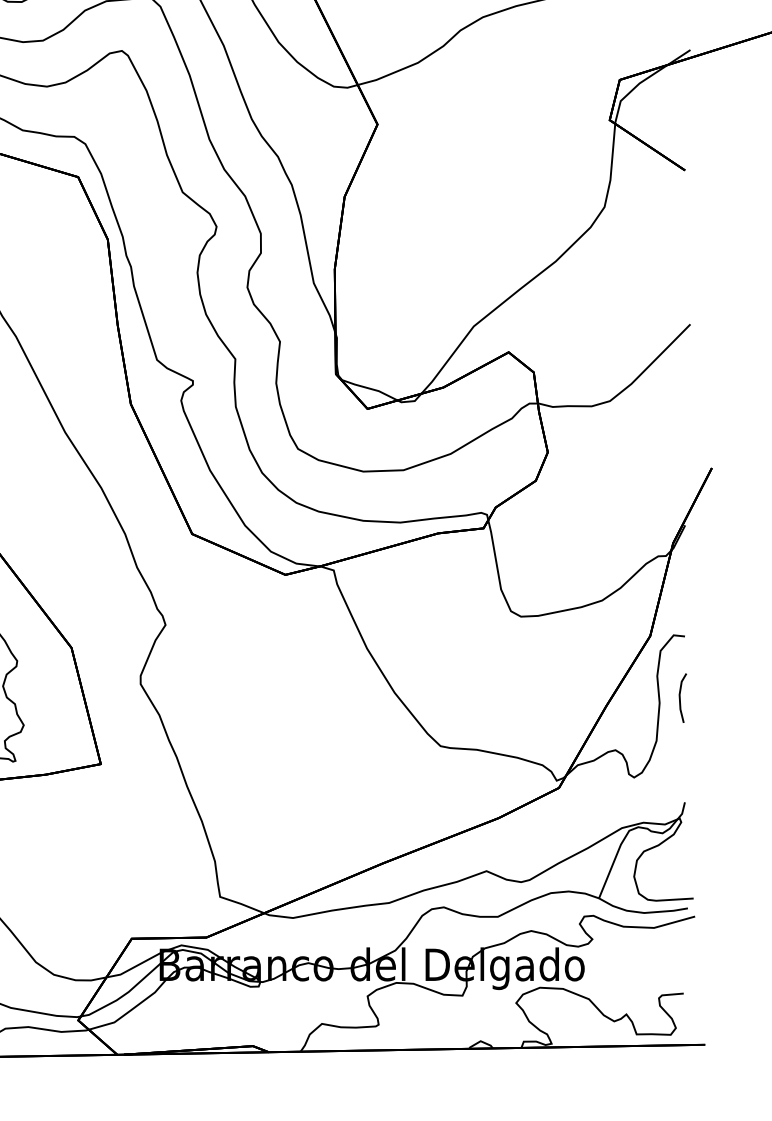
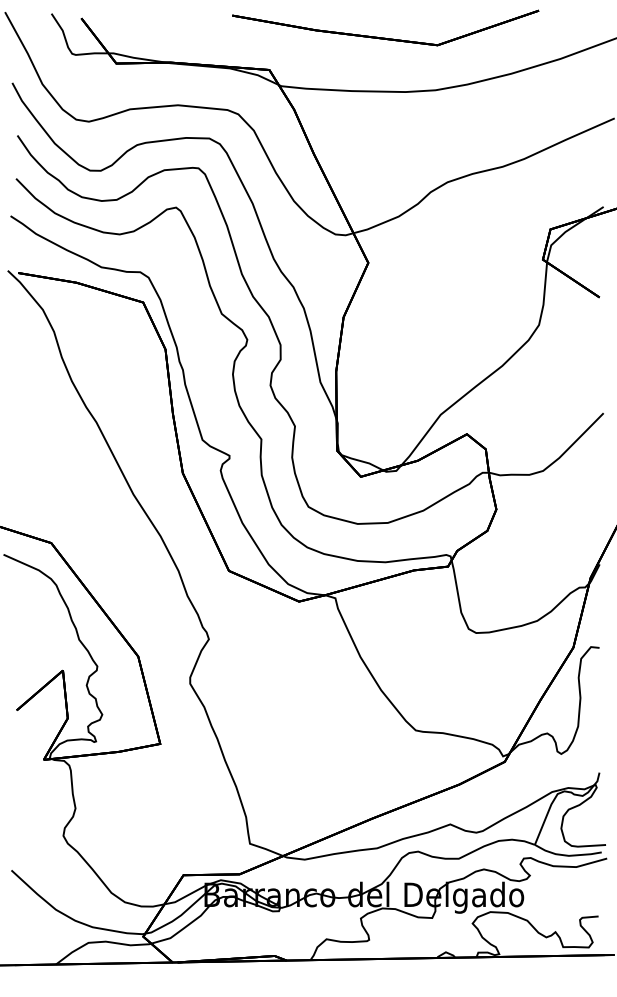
line: (680, 697) -> (596, 693), removed

